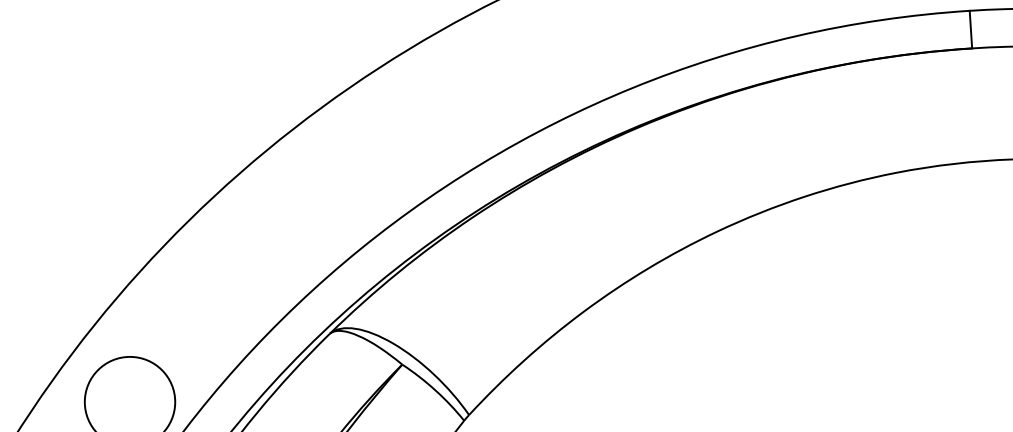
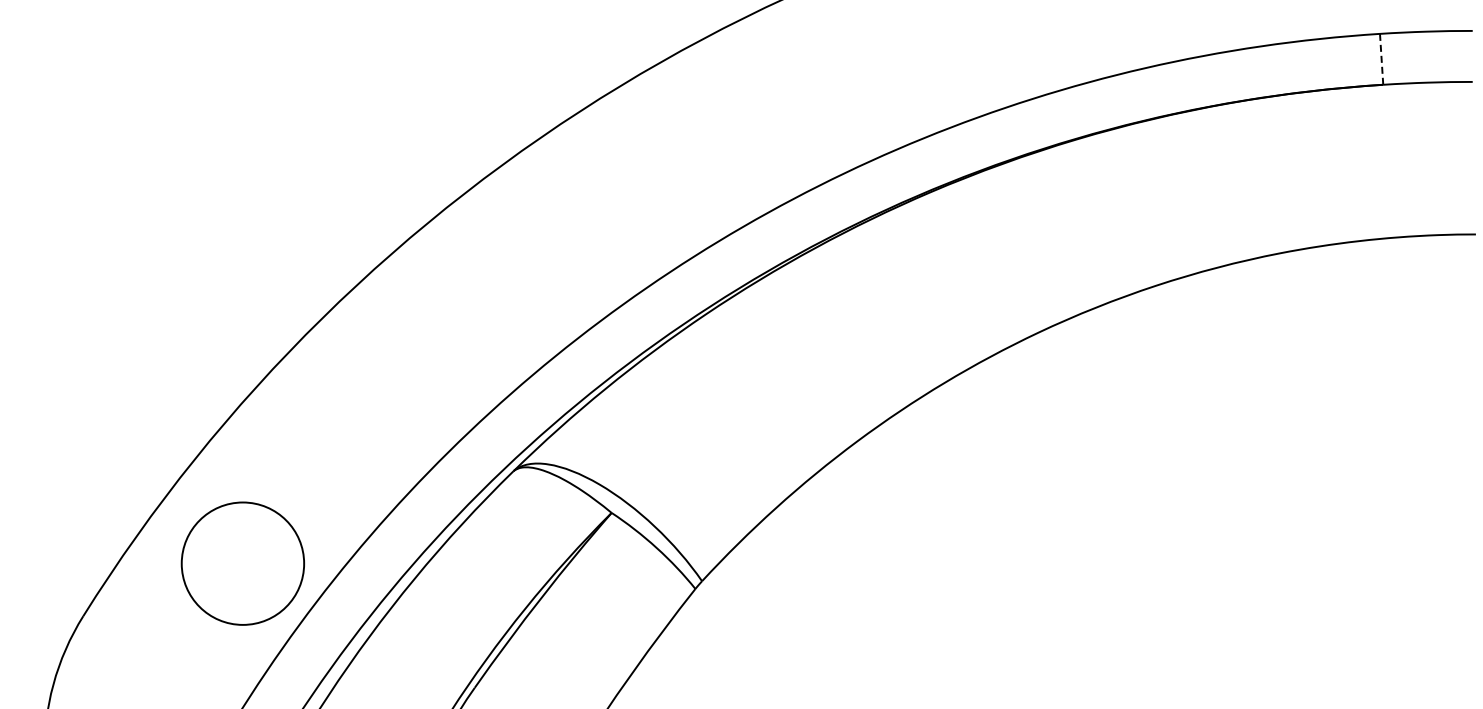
line: (970, 29) -> (1381, 59), solid -> dashed

